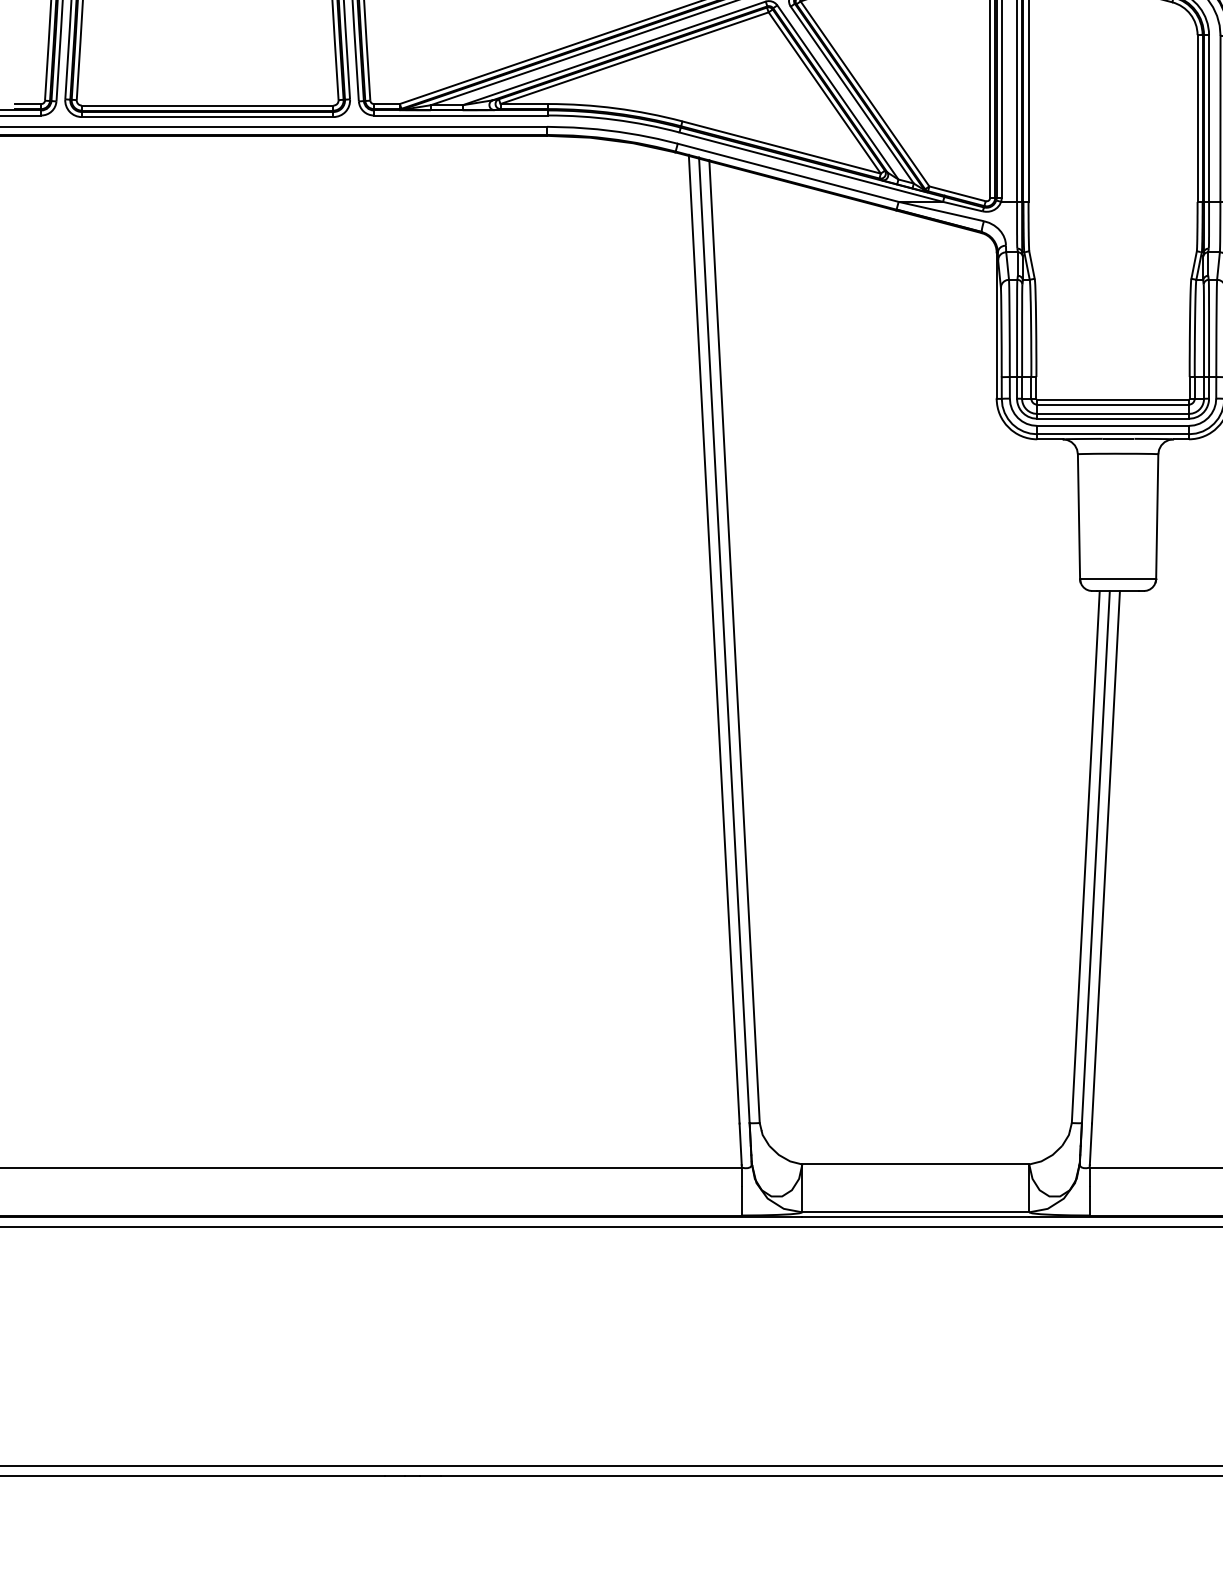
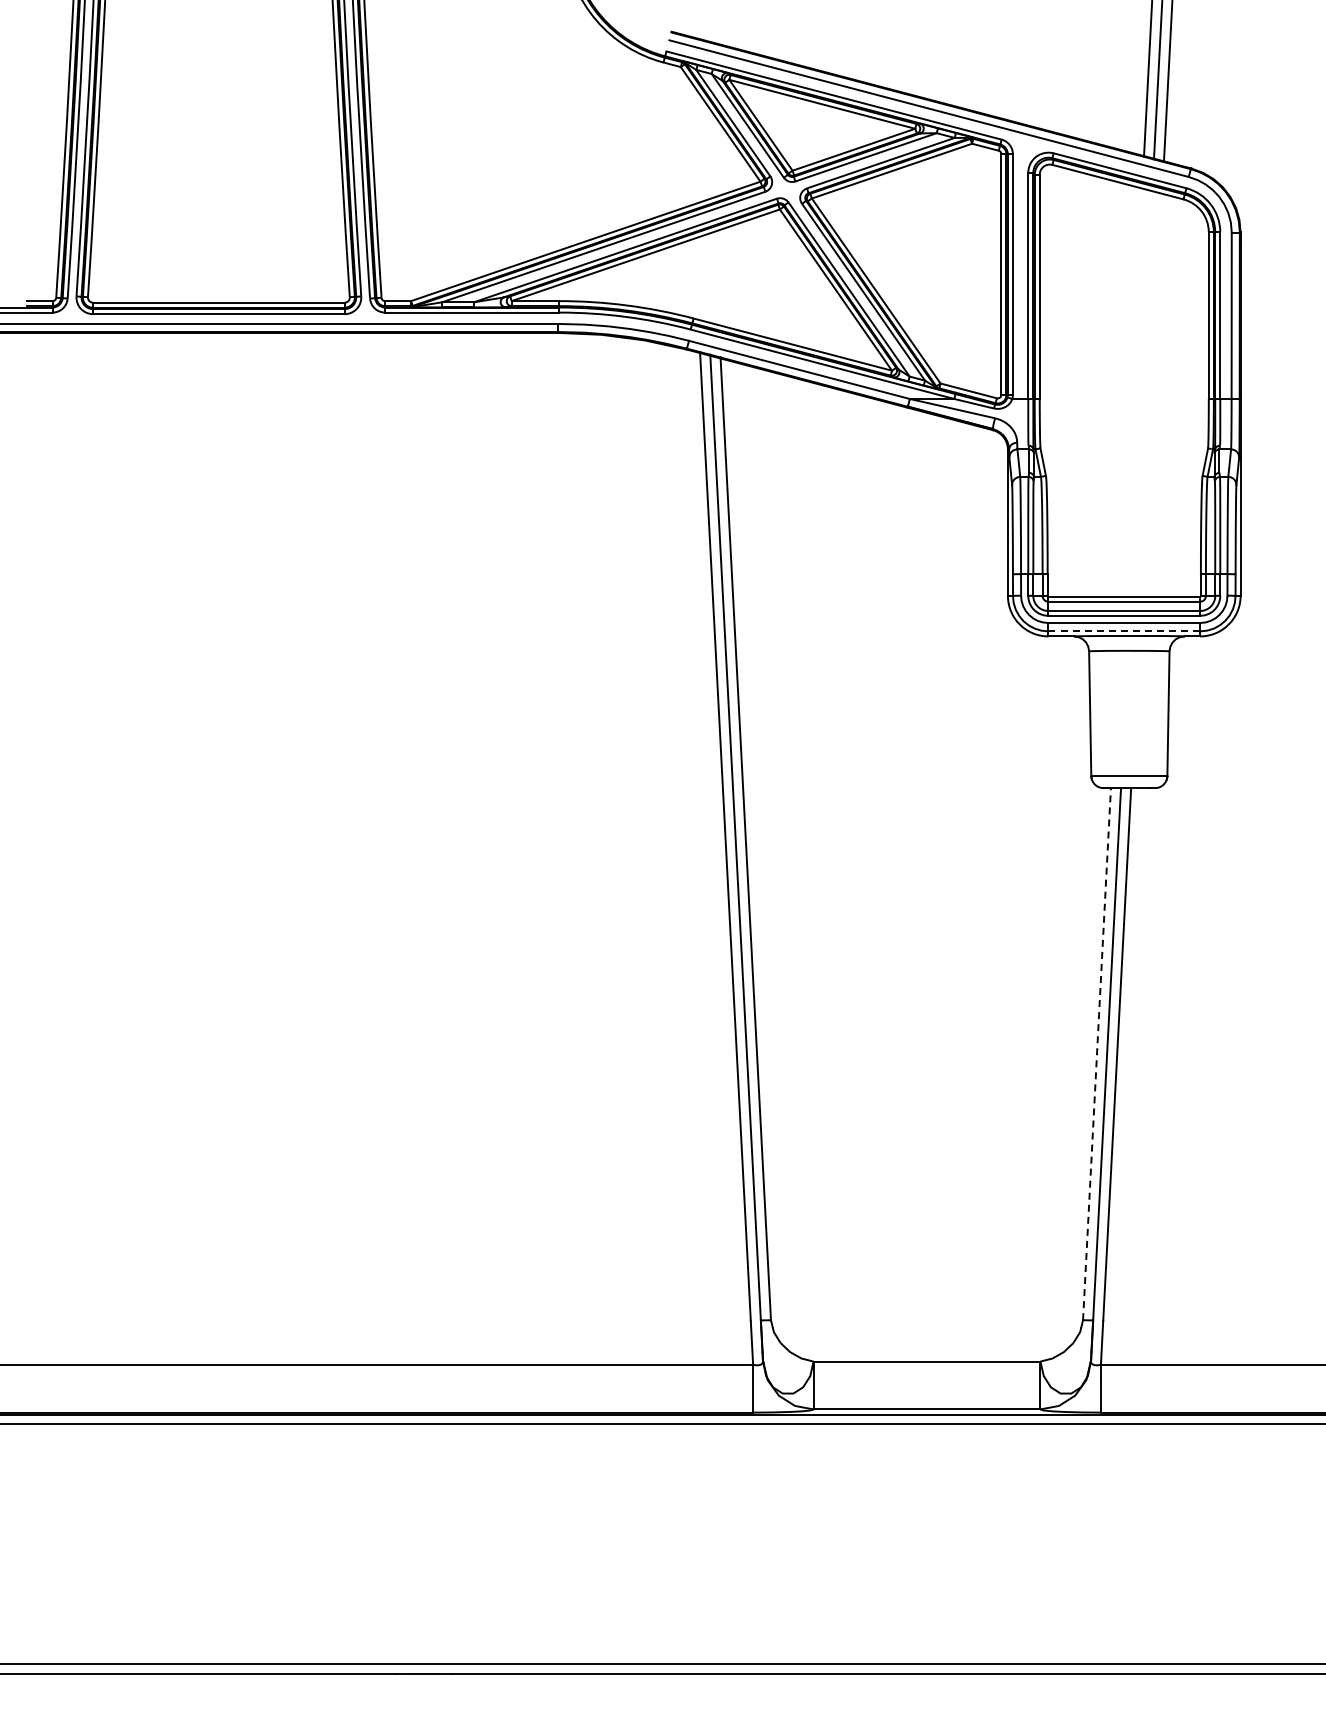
line: (1113, 434) -> (1124, 631), solid -> dashed
line: (1086, 856) -> (1097, 1053), solid -> dashed

